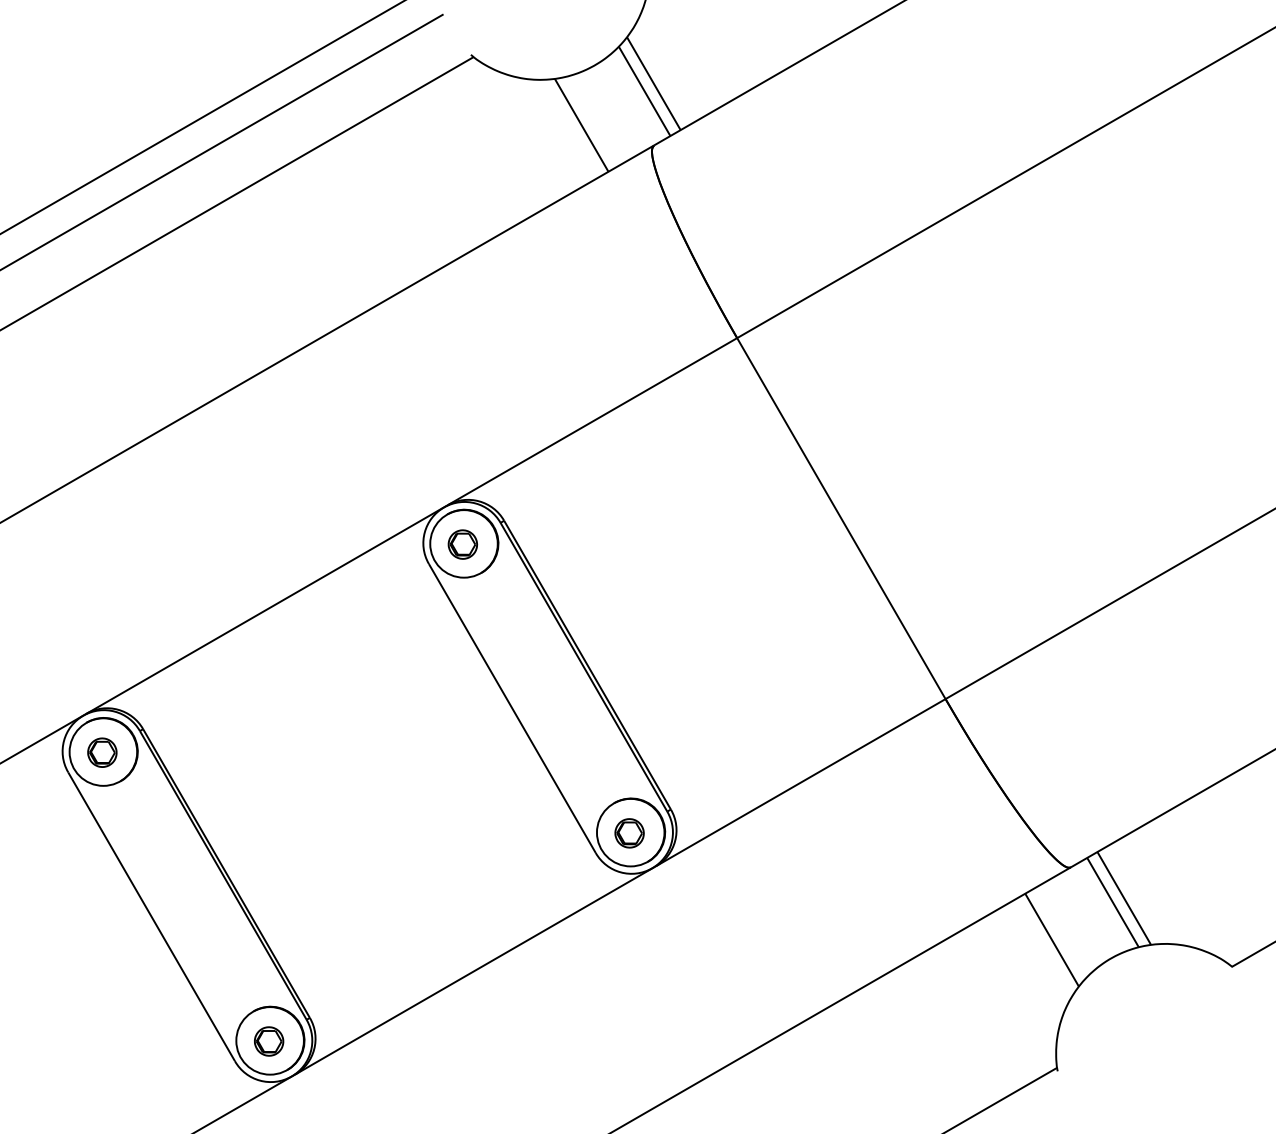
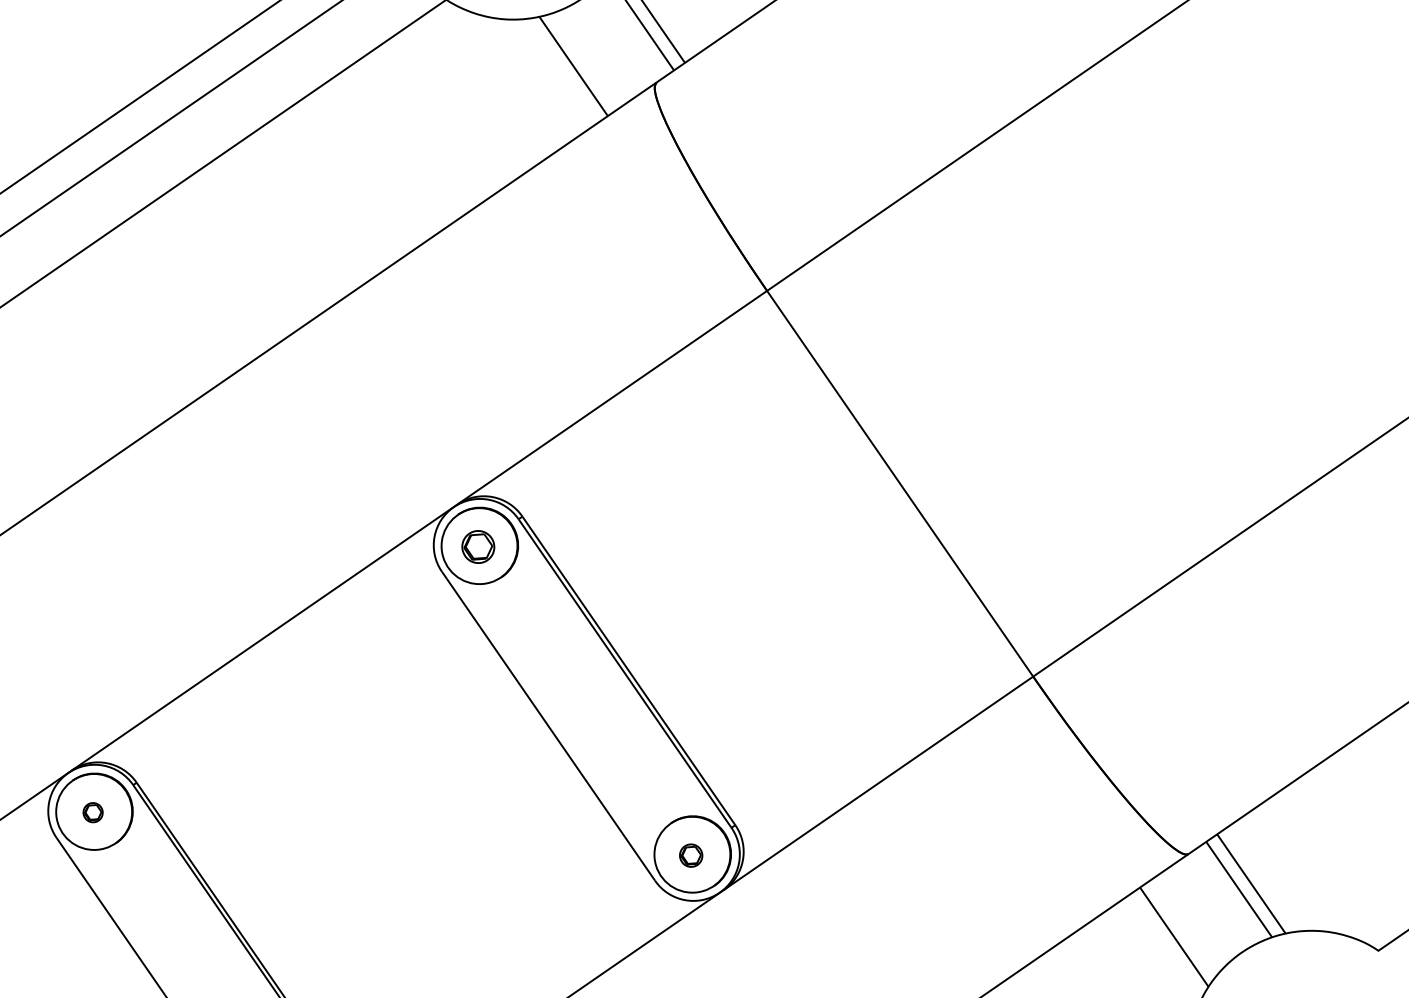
part: (102, 752) -> (93, 812), size x0.6
part: (629, 833) -> (691, 855), size x0.7

